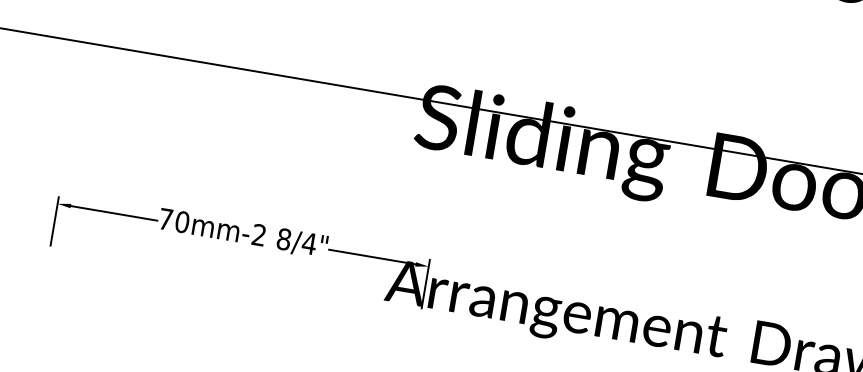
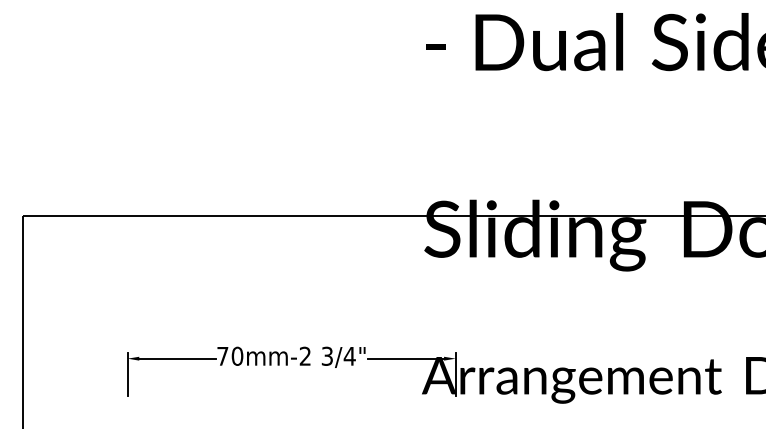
text: (284, 238) -> (327, 355), 8/4" -> 3/4"

